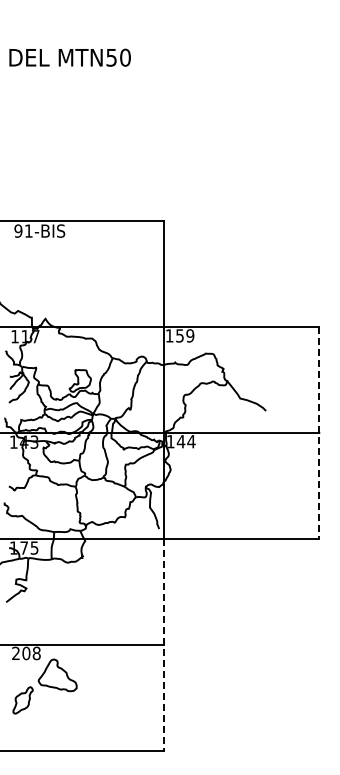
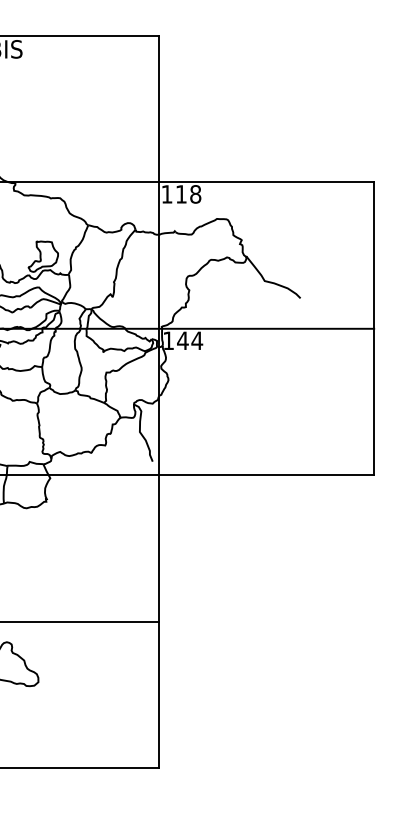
text: (185, 335) -> (189, 193), 159 -> 118
line: (319, 433) -> (374, 329), dashed -> solid
line: (164, 644) -> (159, 621), dashed -> solid

